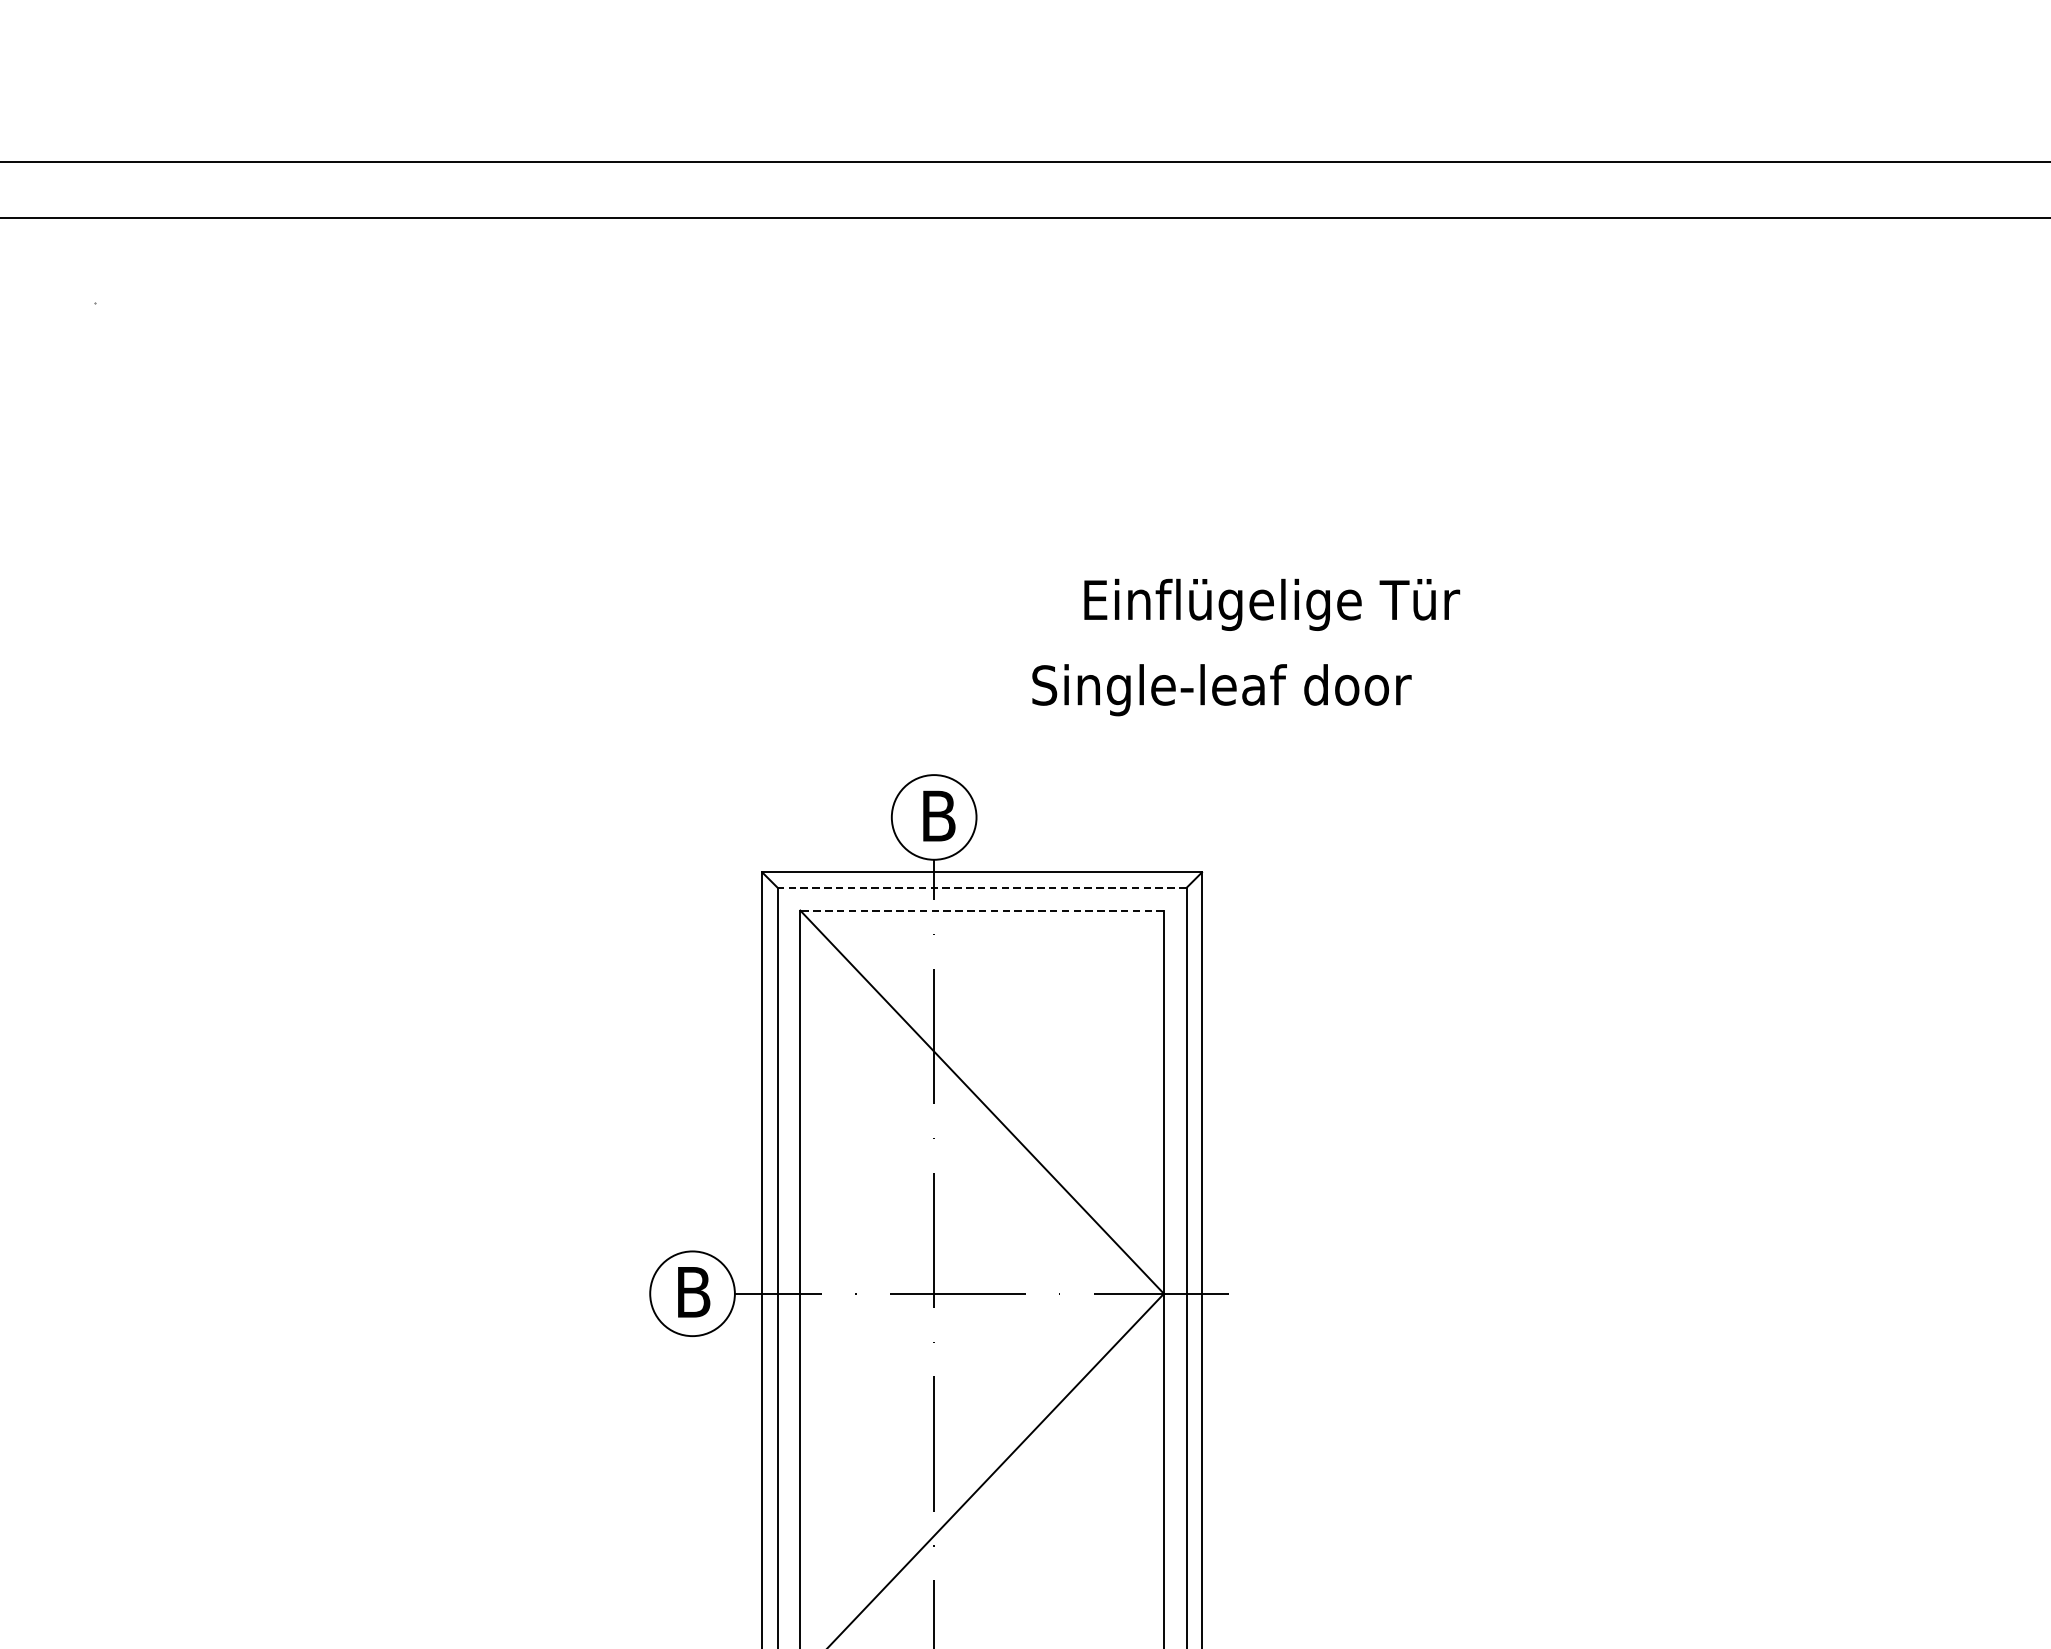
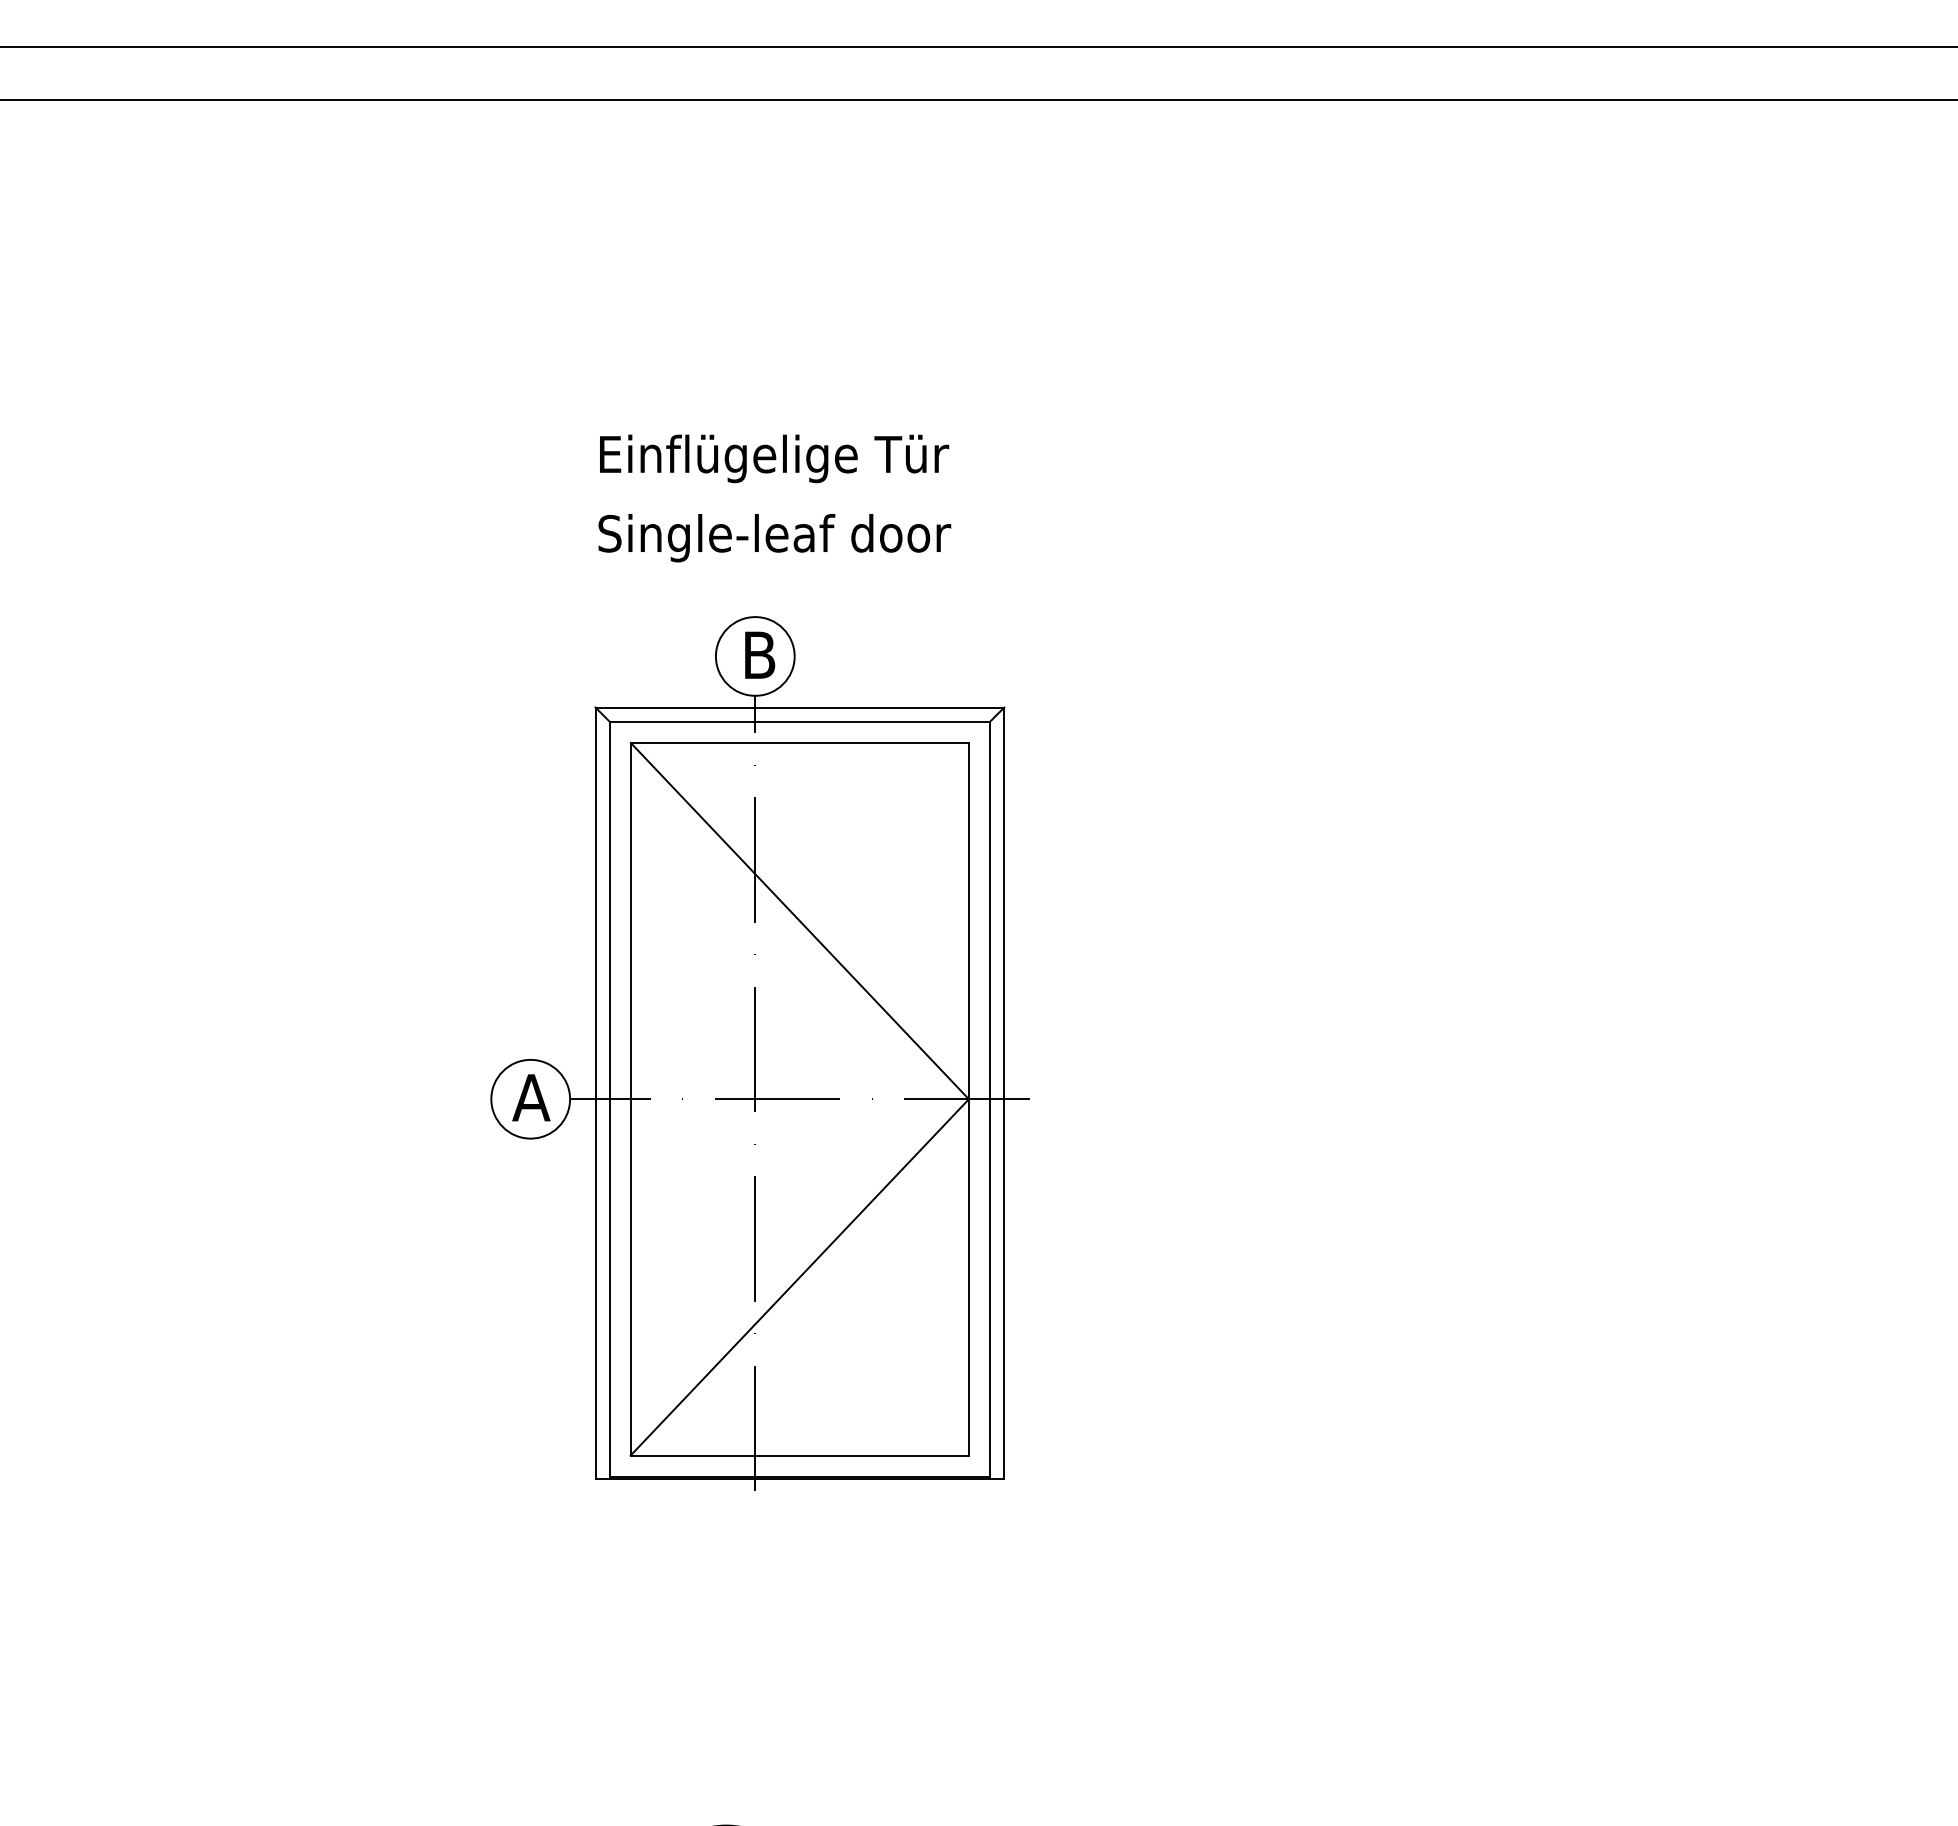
text: (1272, 604) -> (774, 458), moved
text: (1221, 690) -> (774, 538), moved
line: (981, 887) -> (799, 721), dashed -> solid
line: (981, 911) -> (799, 743), dashed -> solid
text: (693, 1291) -> (531, 1097), B -> A

